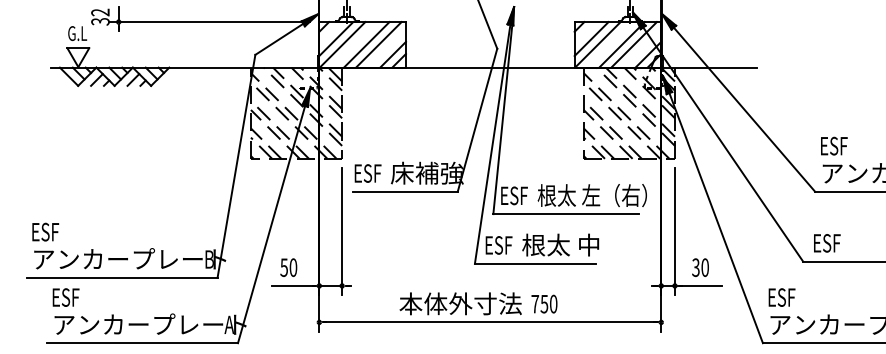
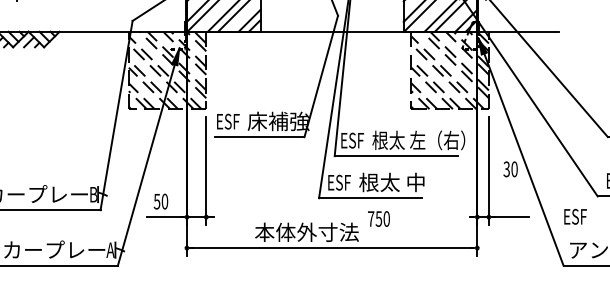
text: (700, 267) -> (510, 169), moved
text: (781, 297) -> (575, 216), moved
text: (544, 303) -> (378, 218), moved

